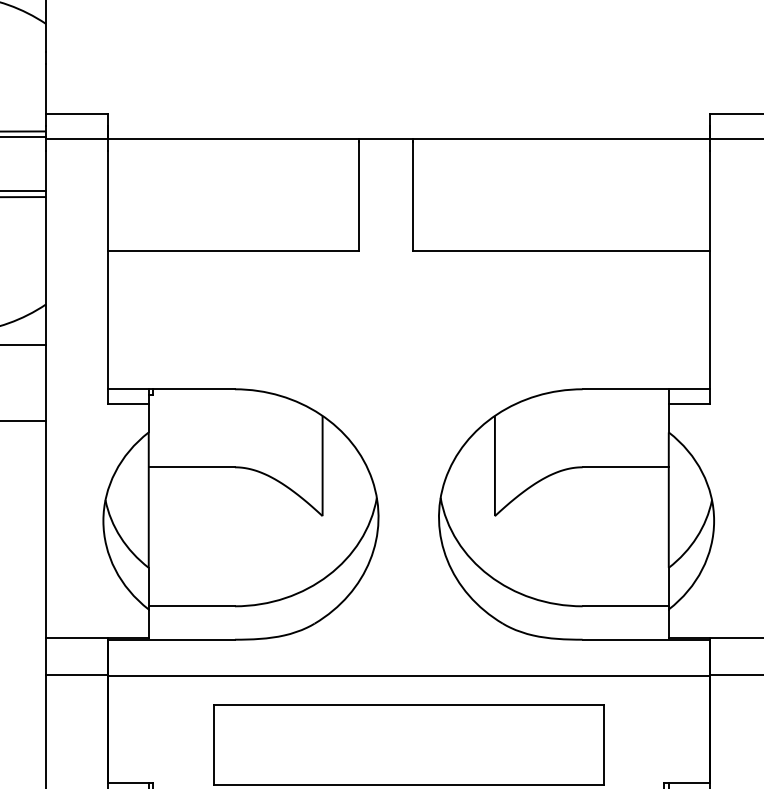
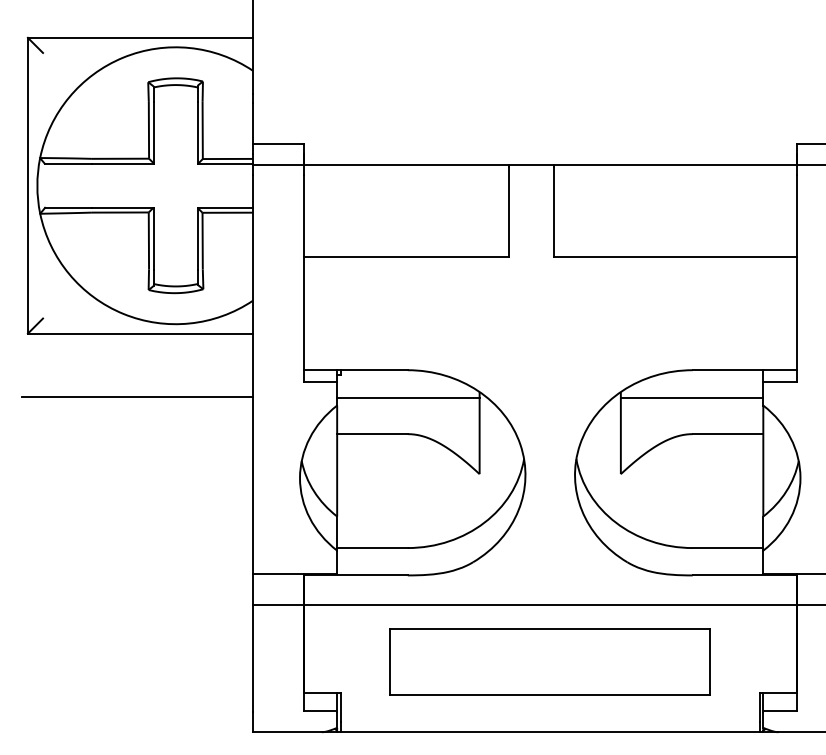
line: (235, 423) -> (408, 398), added
line: (581, 423) -> (691, 398), added

